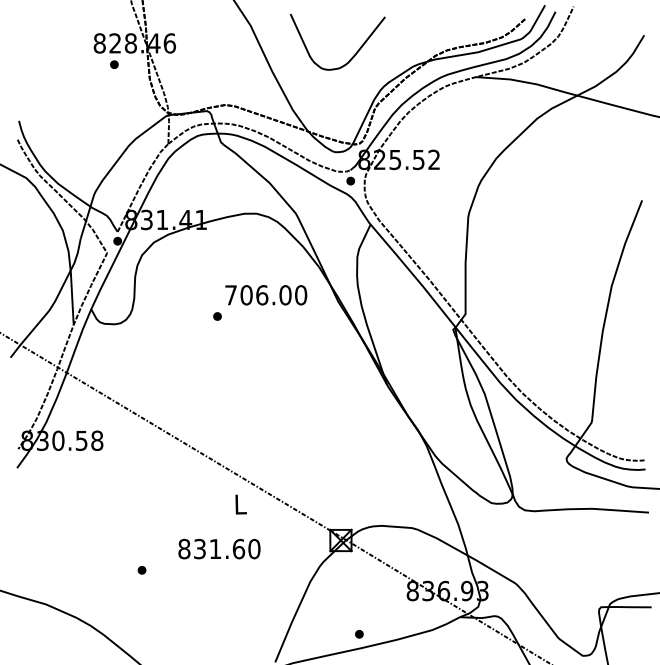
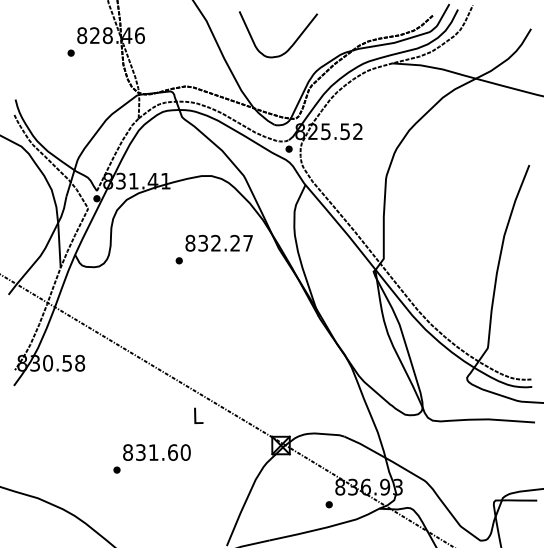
part: (114, 64) -> (71, 53), moved
text: (266, 295) -> (219, 243), 706.00 -> 832.27
text: (219, 548) -> (156, 452), moved
part: (359, 634) -> (329, 504), moved

